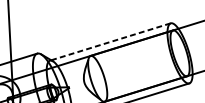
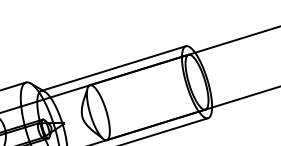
line: (110, 41) -> (113, 68), dashed -> solid

